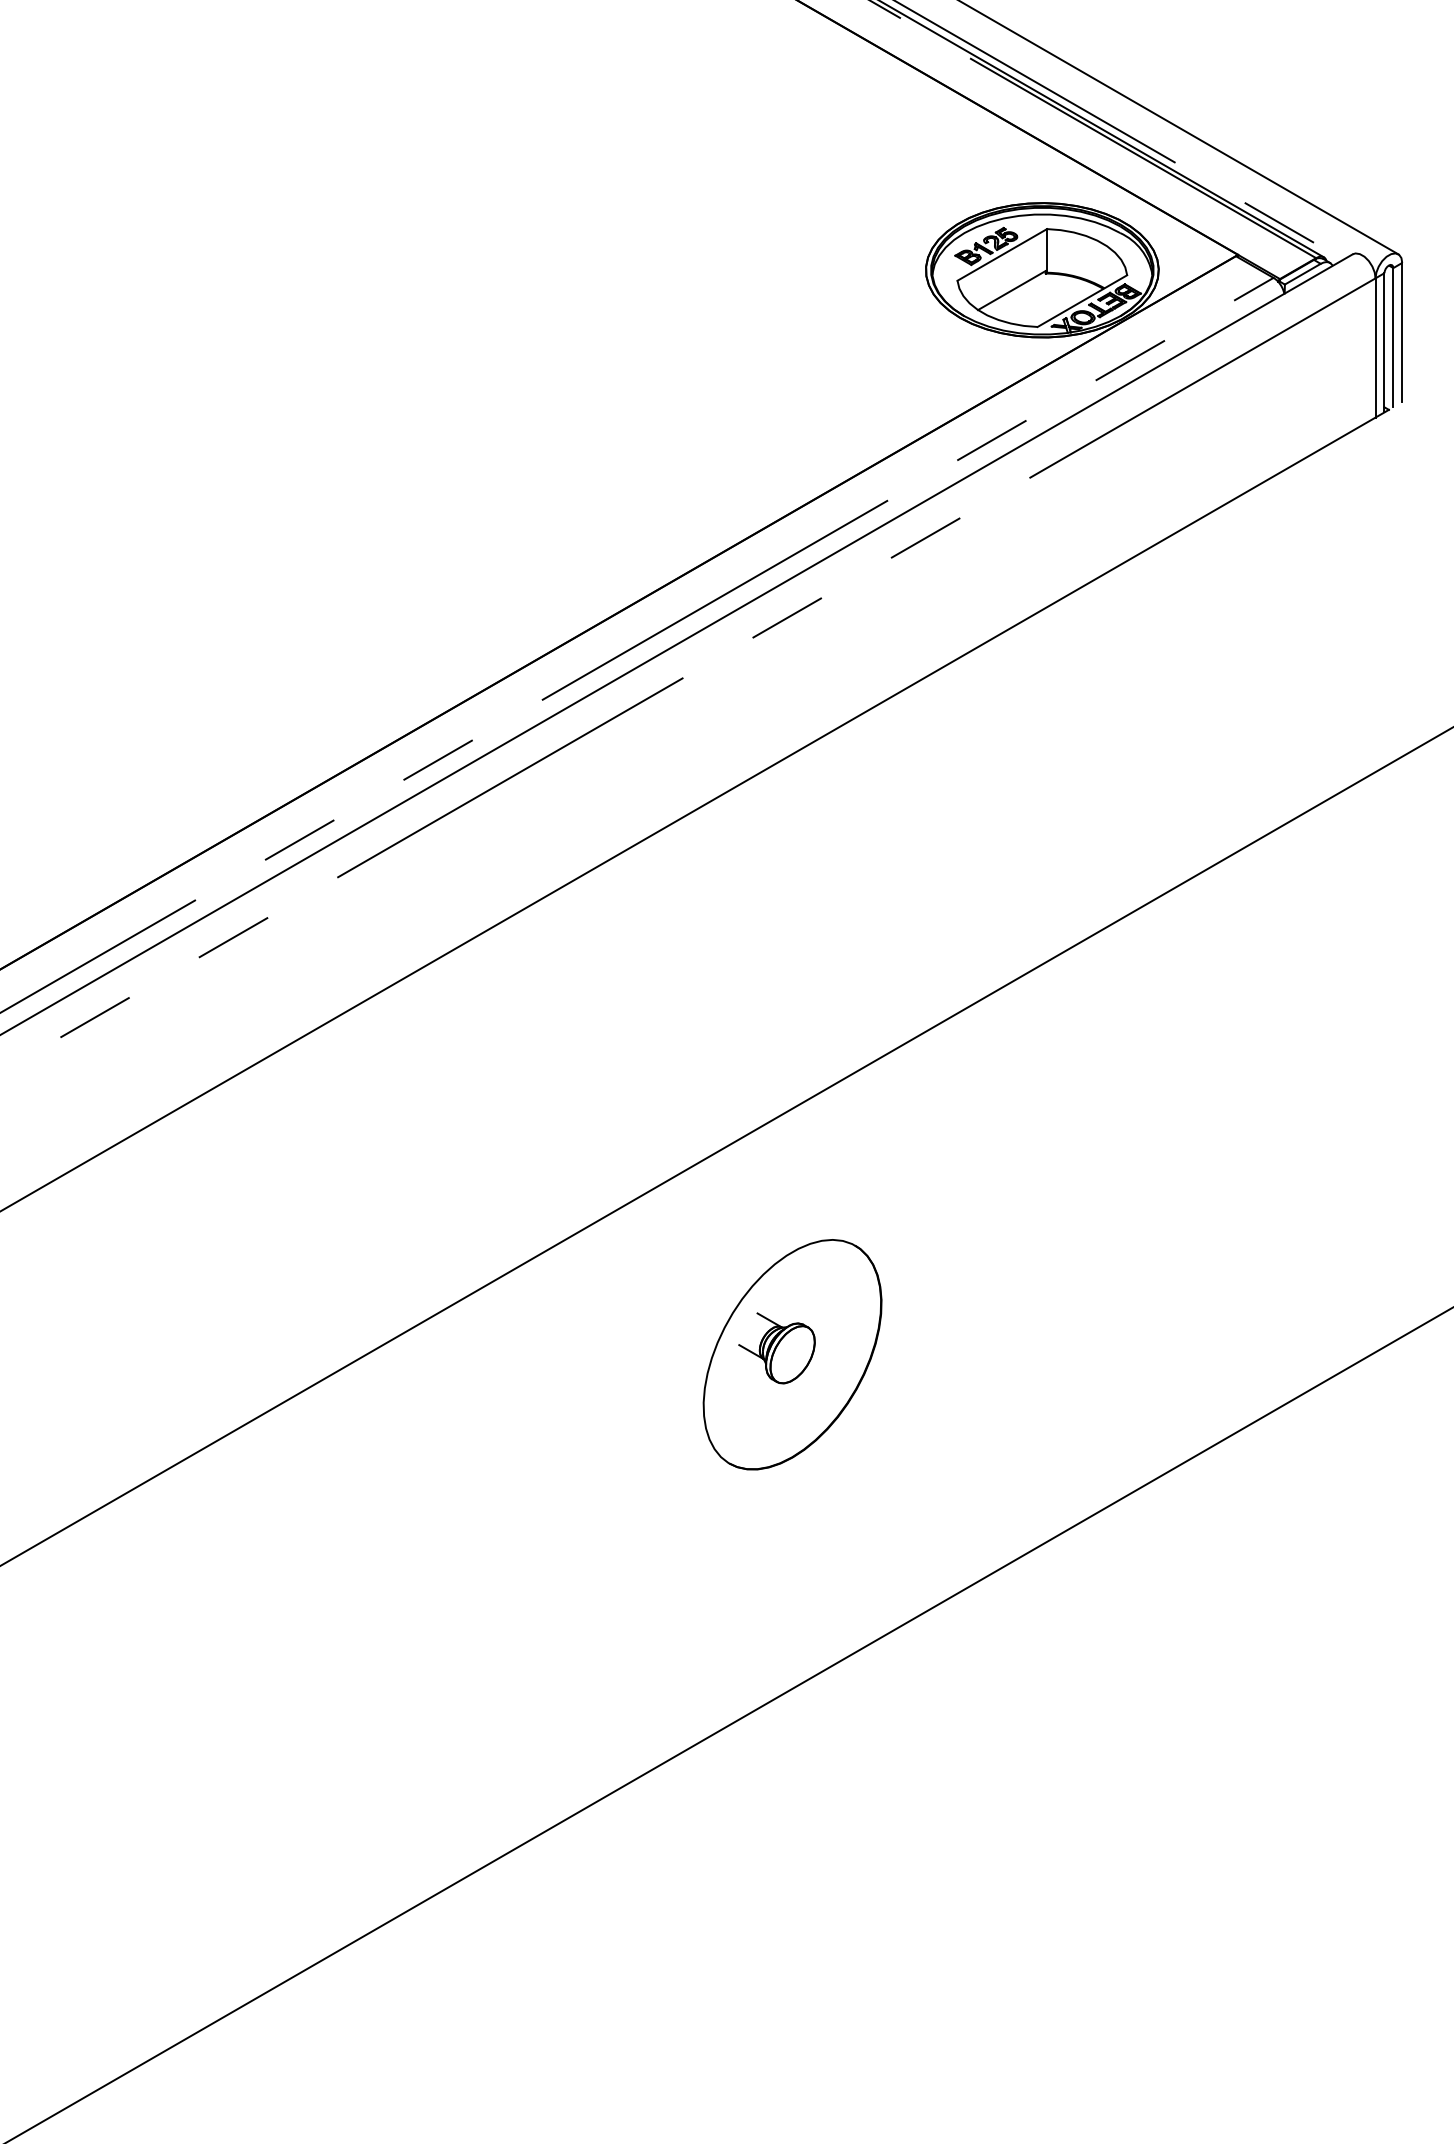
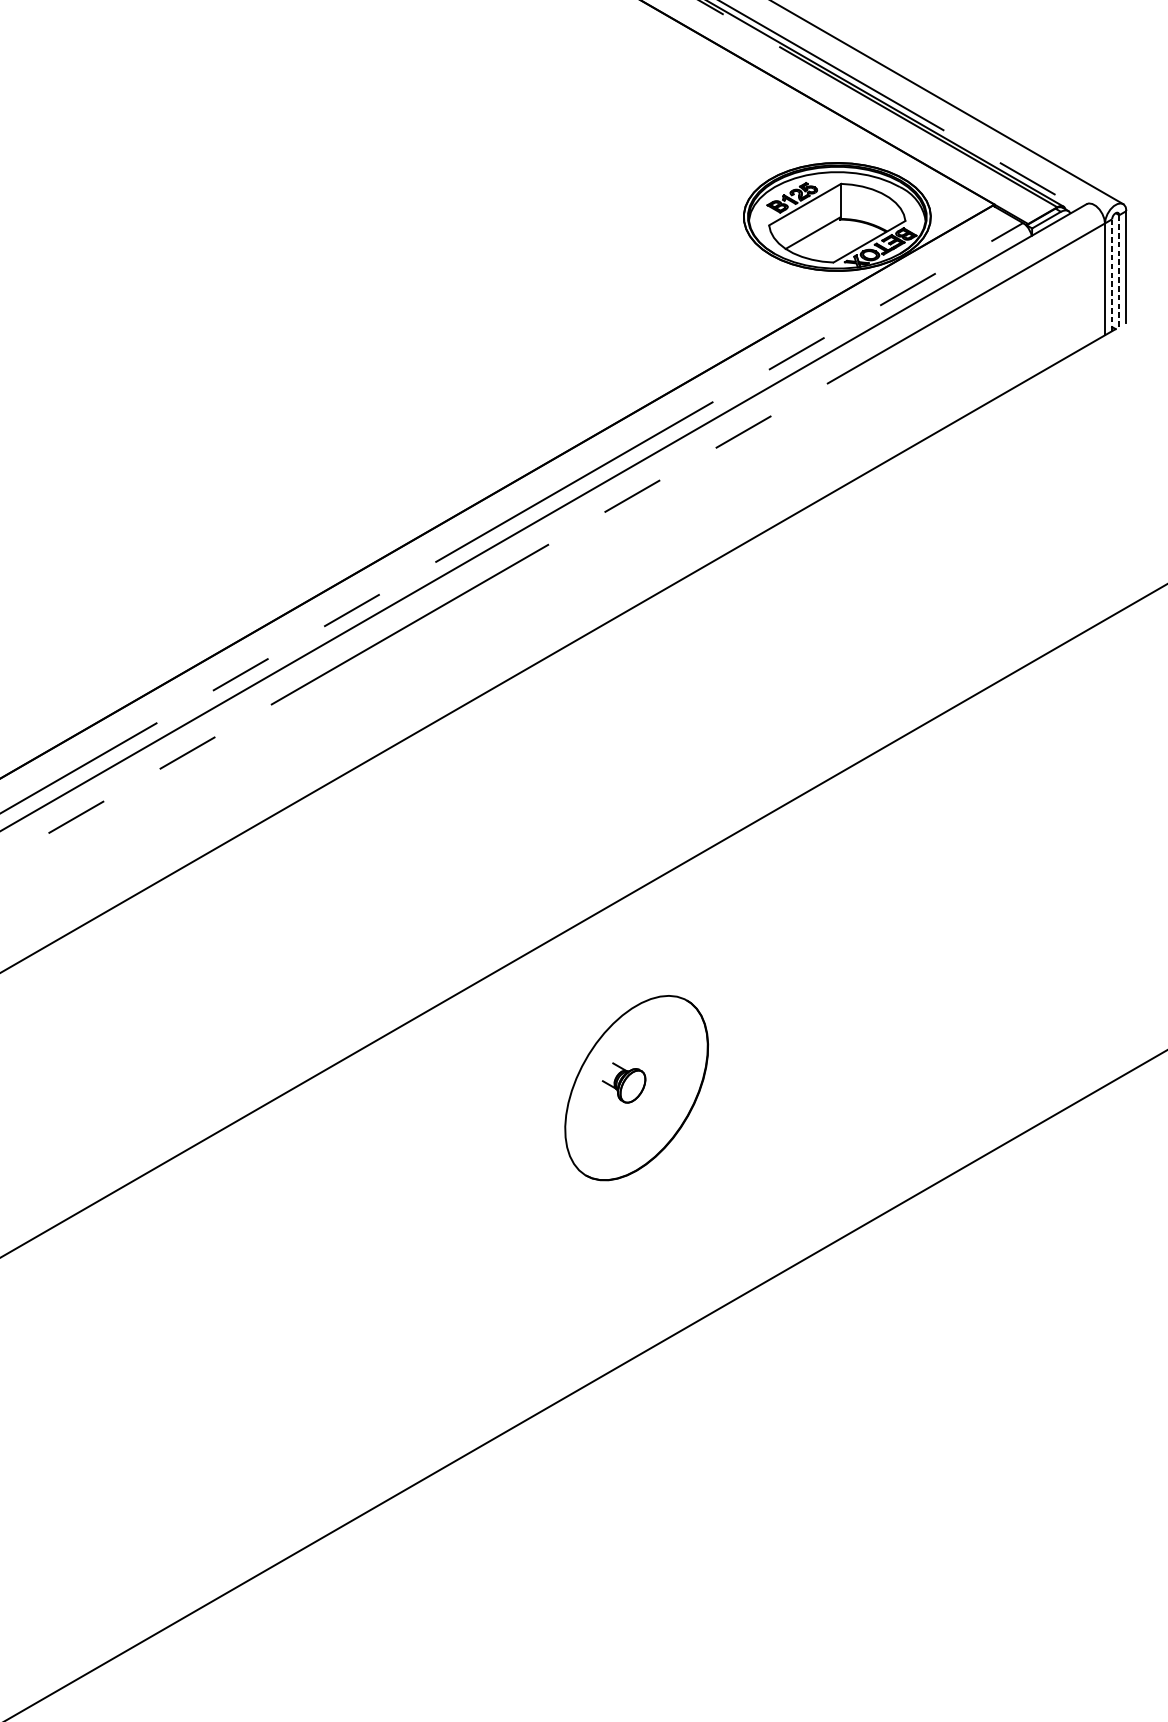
line: (1393, 337) -> (1119, 270), solid -> dashed
line: (1384, 342) -> (1112, 274), solid -> dashed
part: (776, 1348) -> (623, 1083), size x0.7

